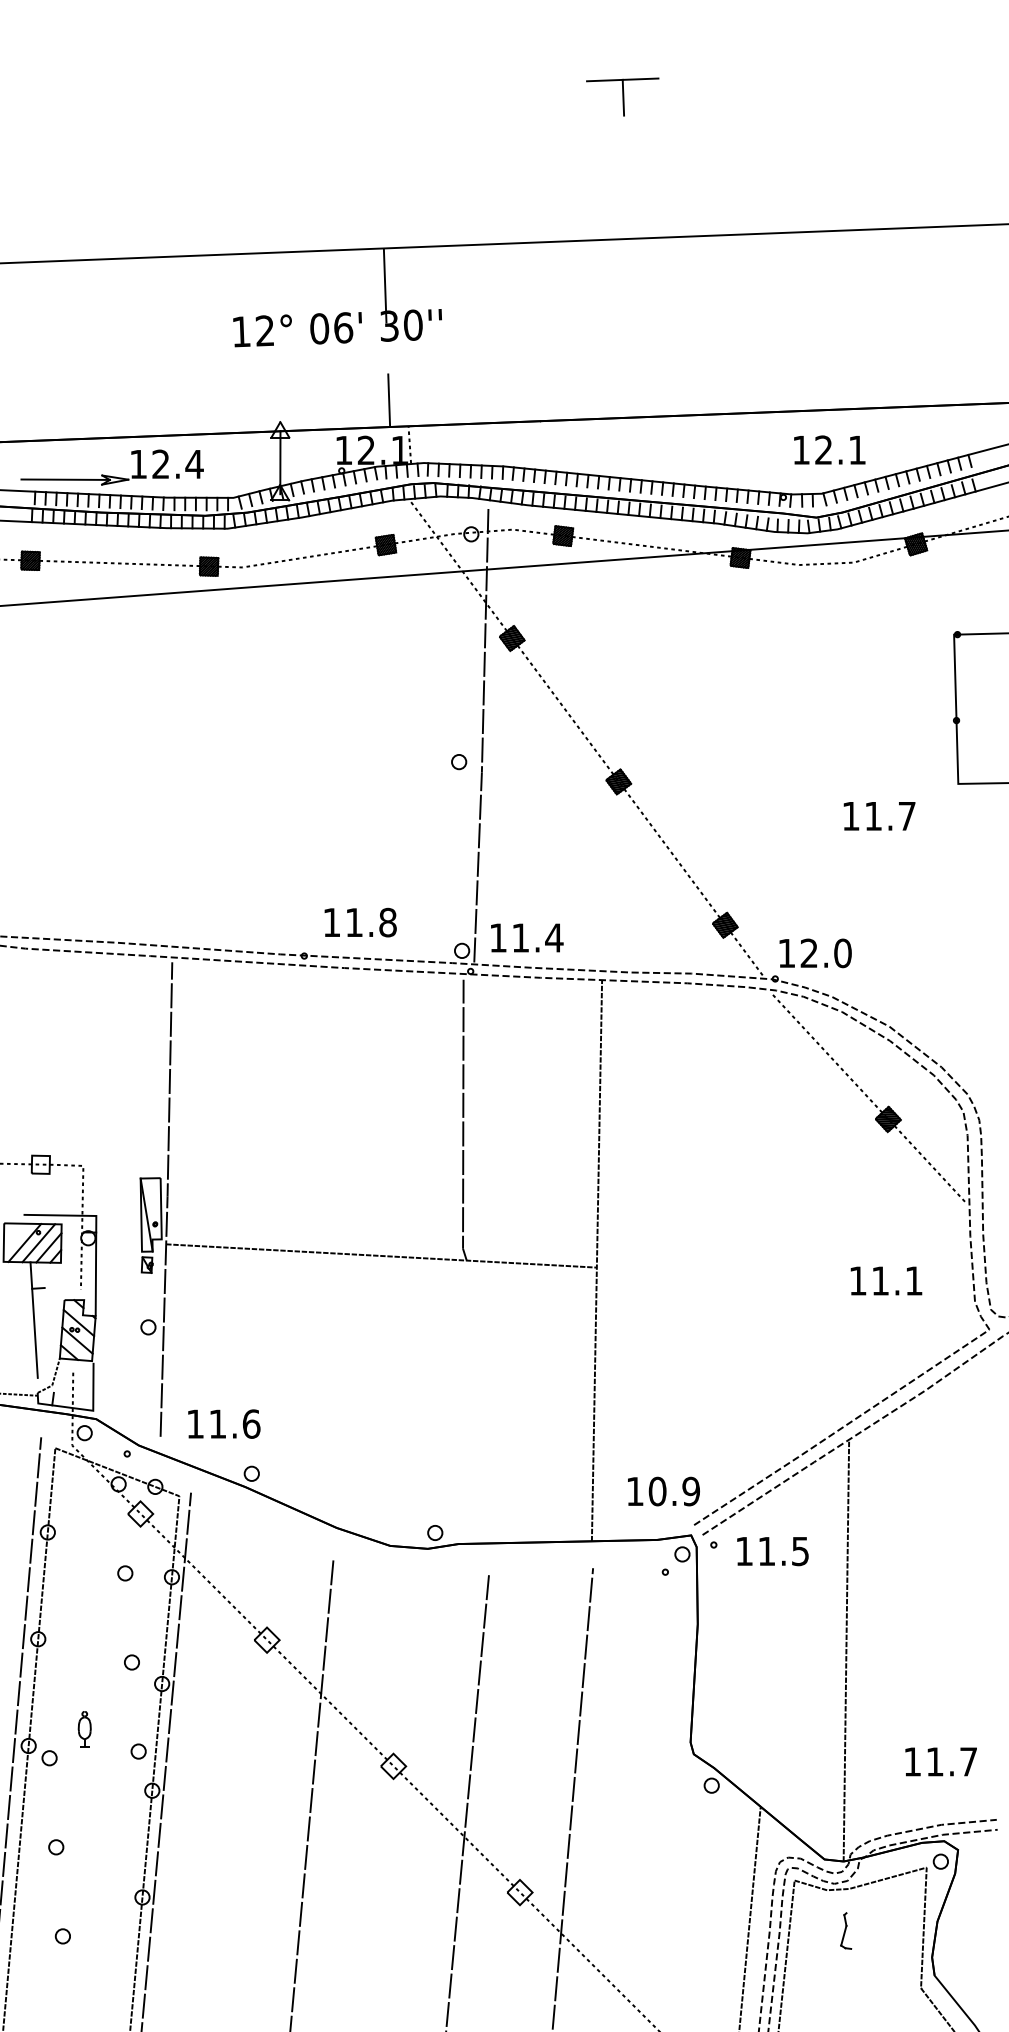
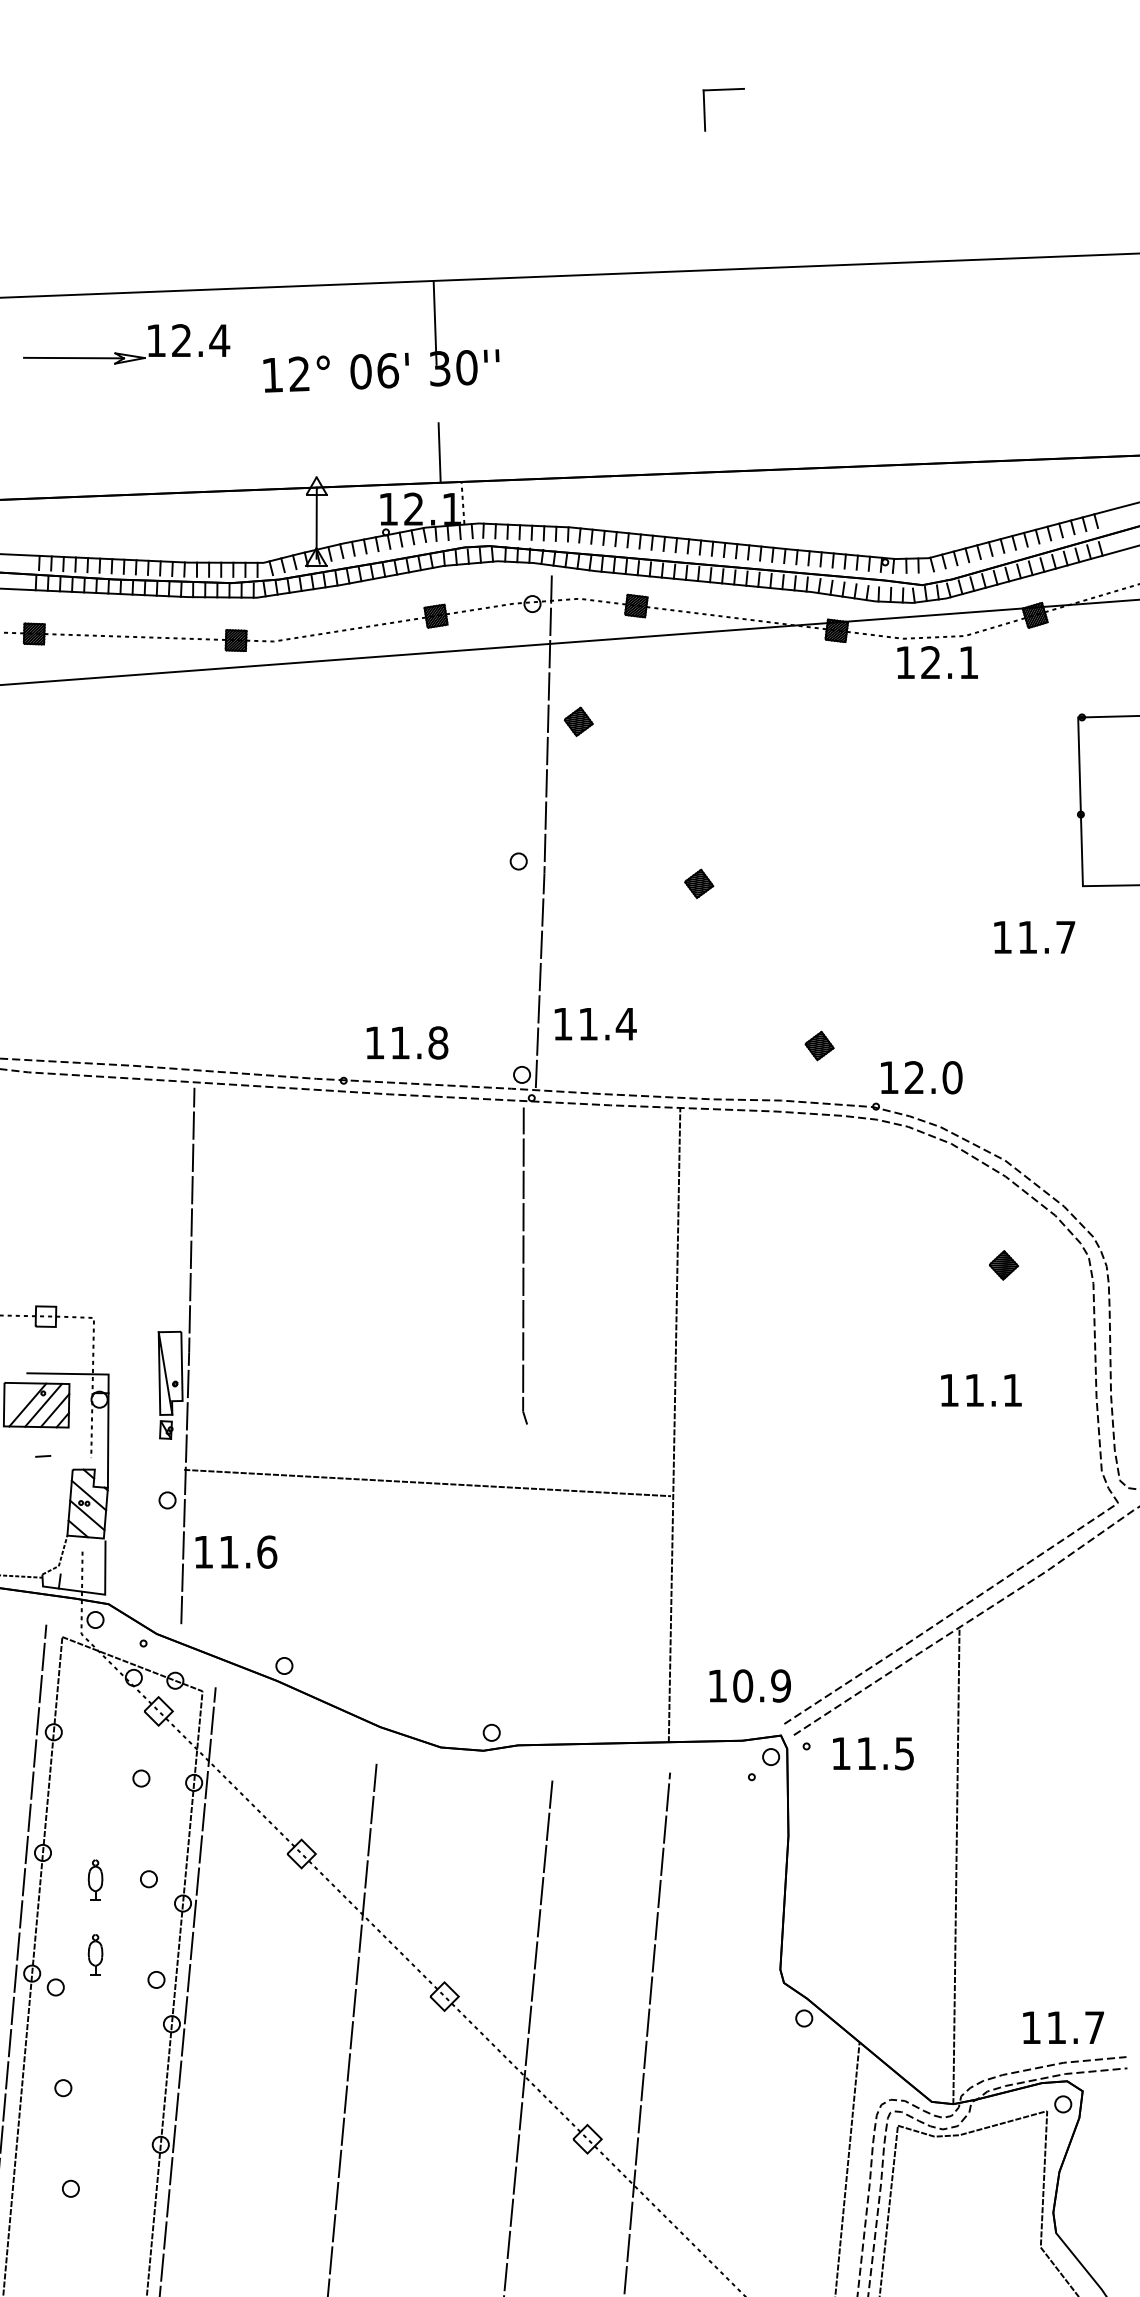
line: (604, 80) -> (683, 91), removed
text: (829, 449) -> (937, 661), moved
part: (110, 475) -> (124, 353), moved
line: (586, 738) -> (662, 834), removed
text: (879, 816) -> (1034, 937), moved
text: (527, 937) -> (595, 1023), moved
line: (869, 1099) -> (982, 1242), removed
line: (381, 1255) -> (427, 1482), moved
text: (886, 1280) -> (981, 1389), moved
line: (33, 1319) -> (37, 1491), removed
text: (224, 1423) -> (236, 1551), moved
part: (84, 1663) -> (95, 1880), added
text: (940, 1761) -> (1062, 2027), moved
part: (846, 1930) -> (956, 2182), removed

